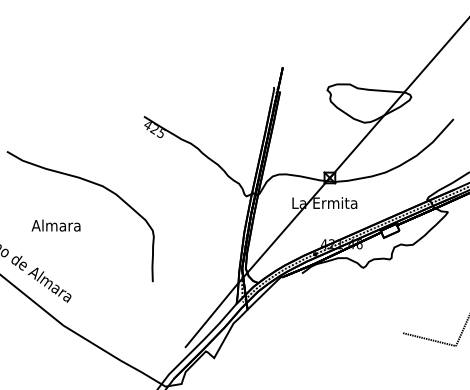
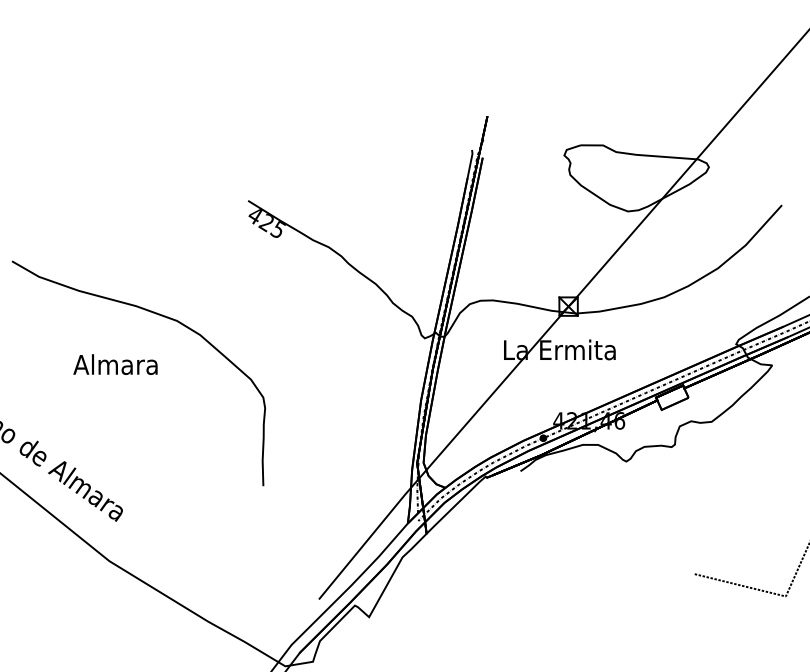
text: (55, 225) -> (114, 364), moved

